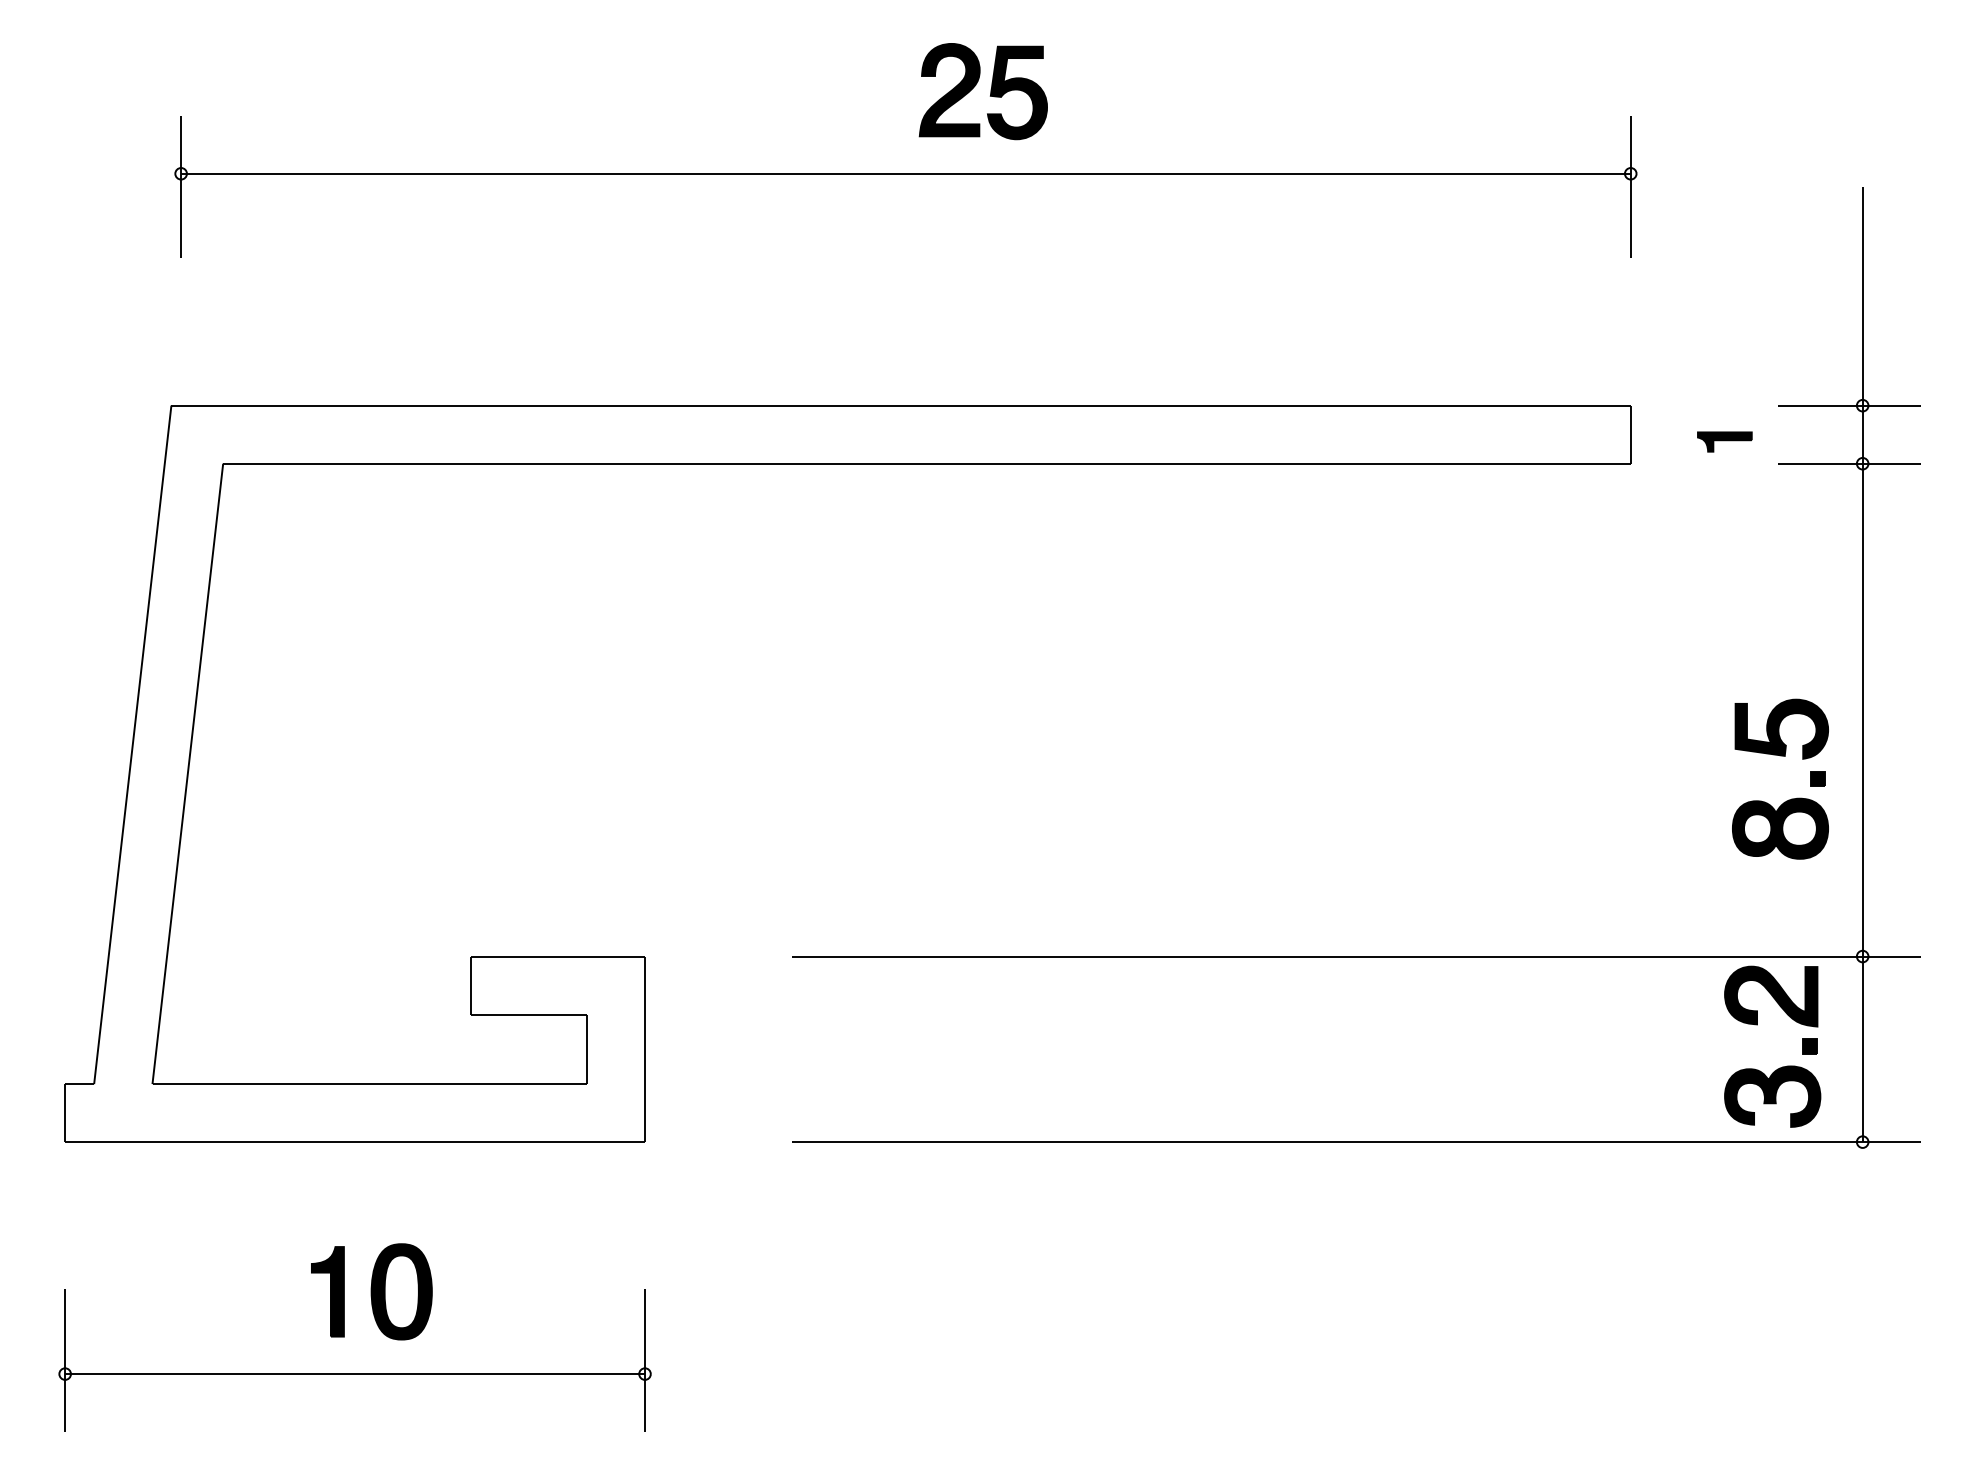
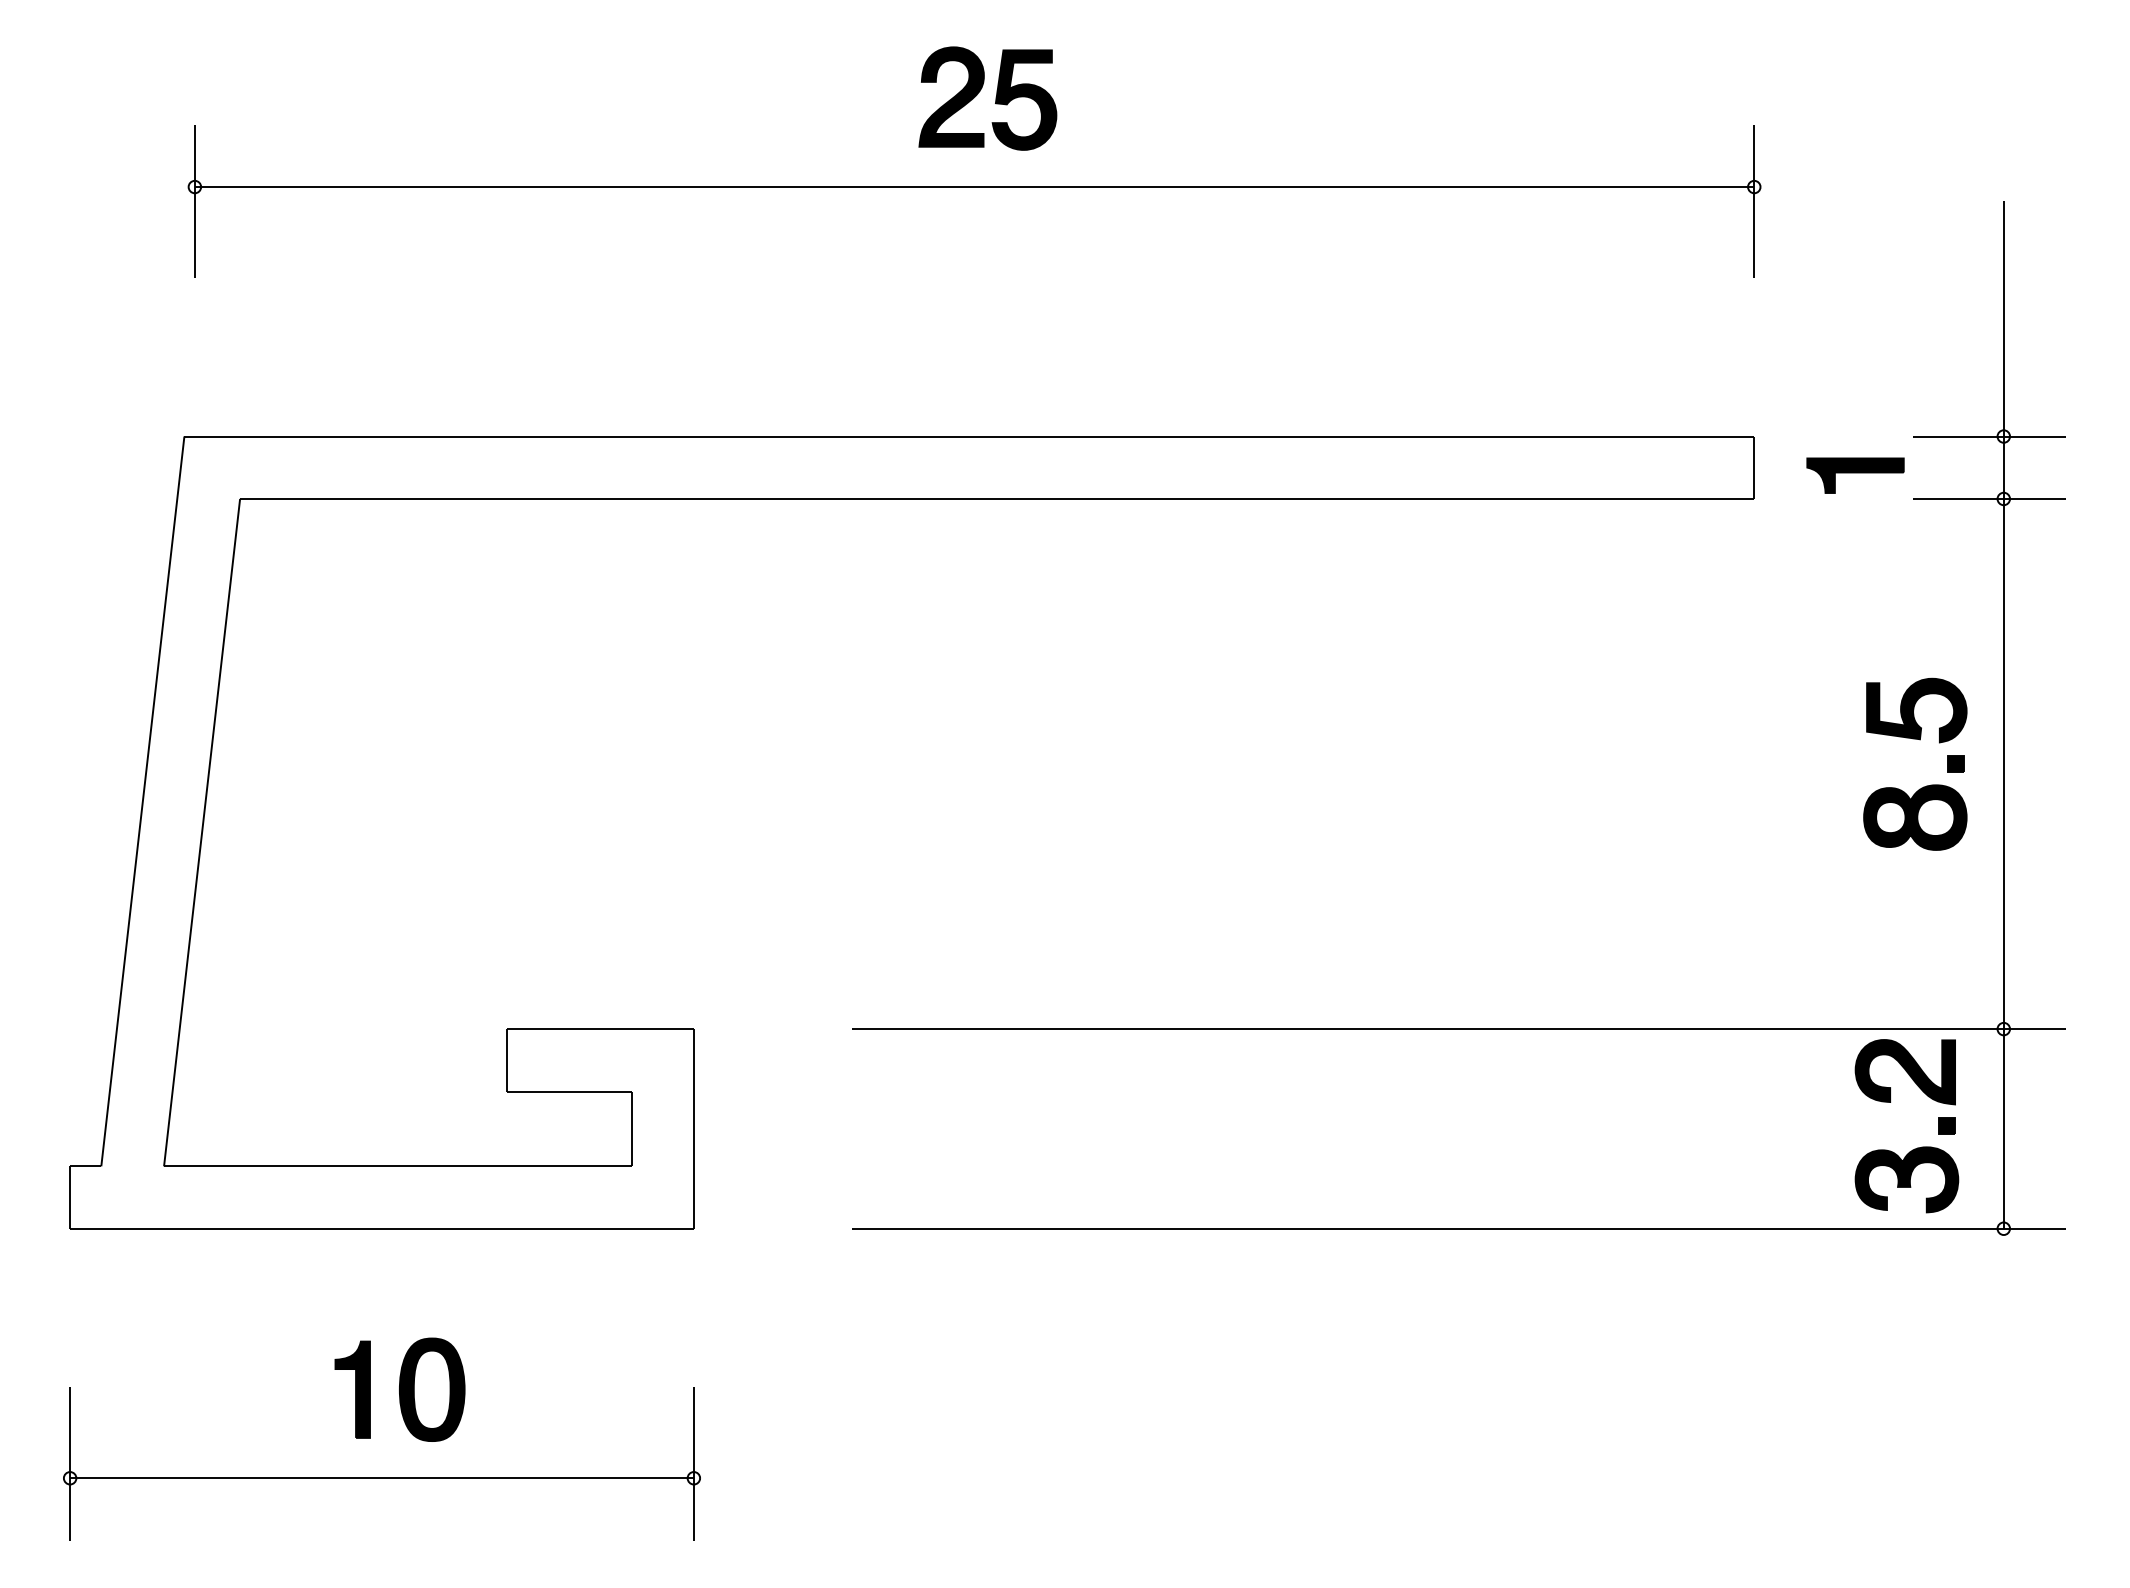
part: (990, 91) -> (995, 98), moved
part: (1724, 441) -> (1855, 475), size x1.67
part: (1784, 757) -> (1919, 740), moved

